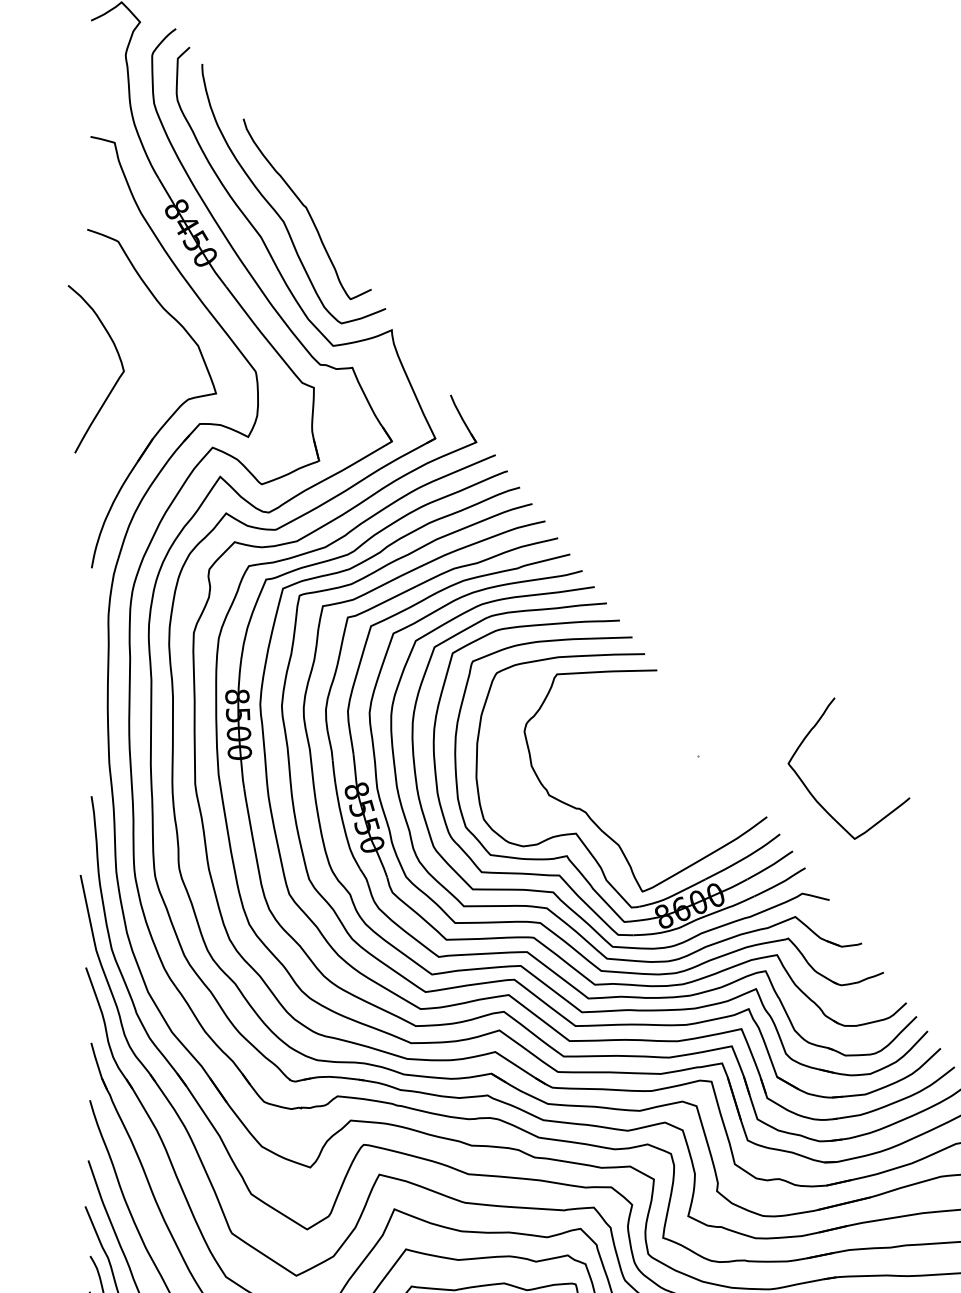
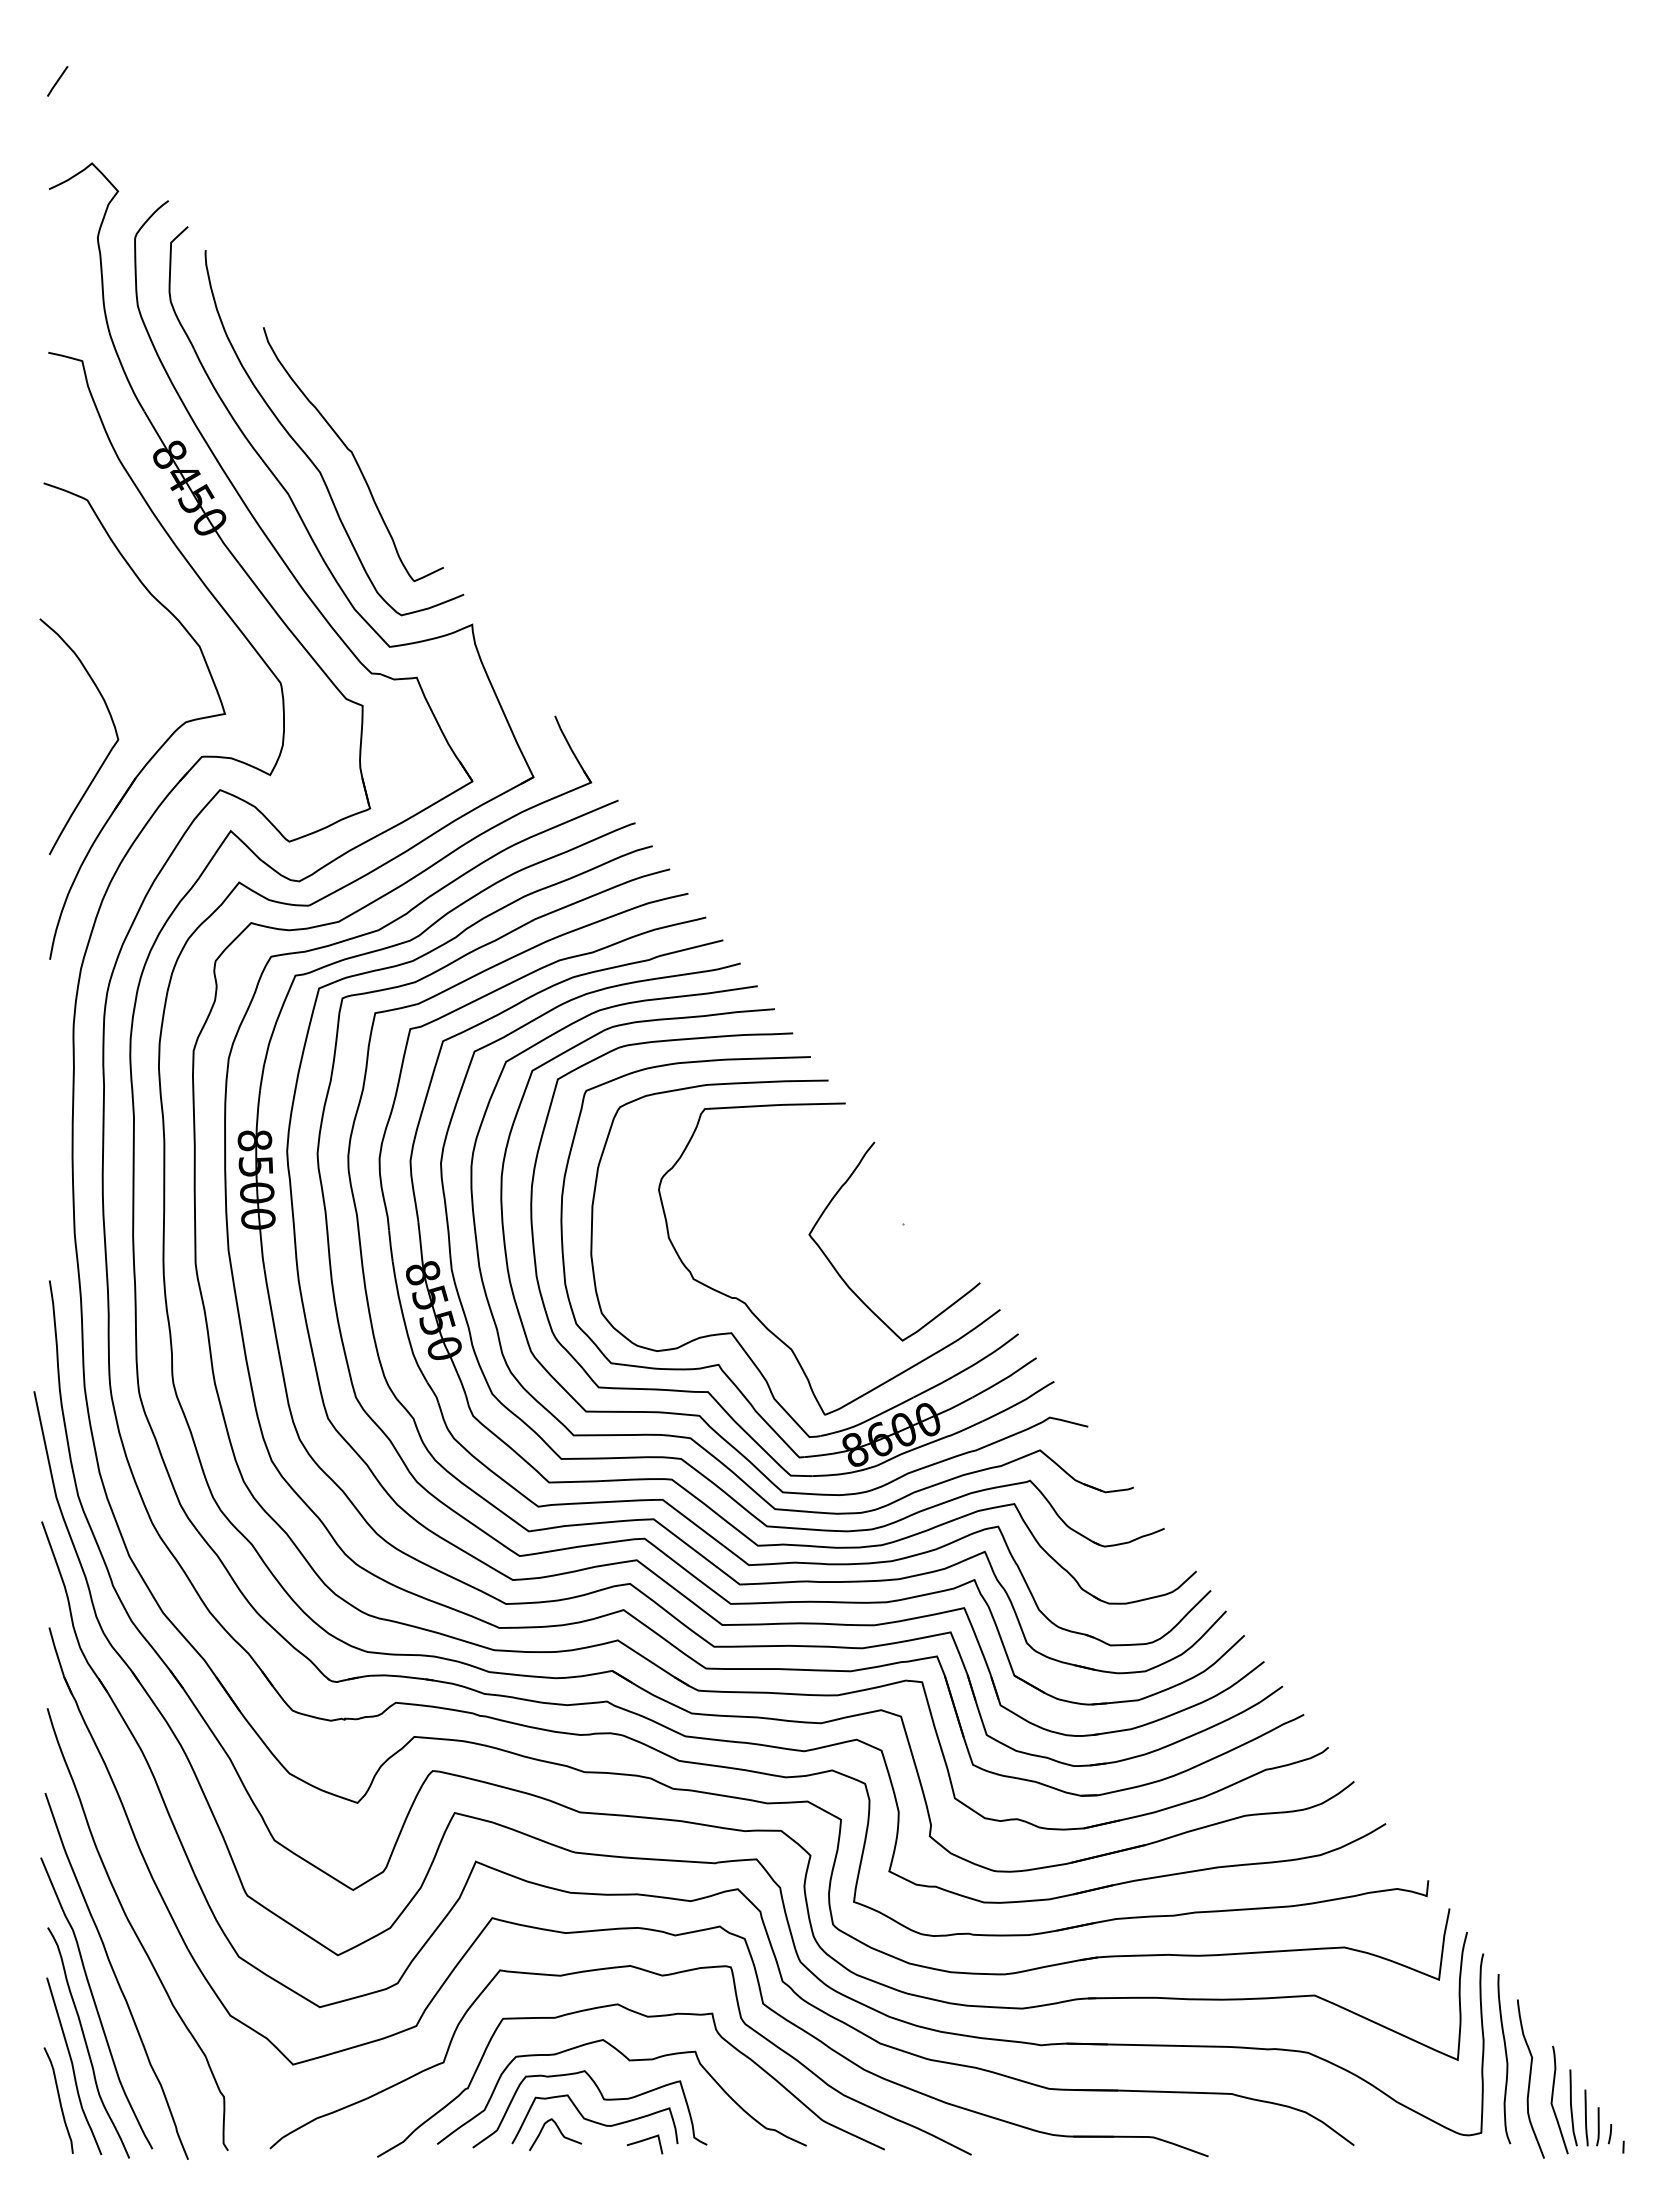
curve: (115, 382) -> (106, 755), moved
curve: (812, 794) -> (843, 1278), moved

